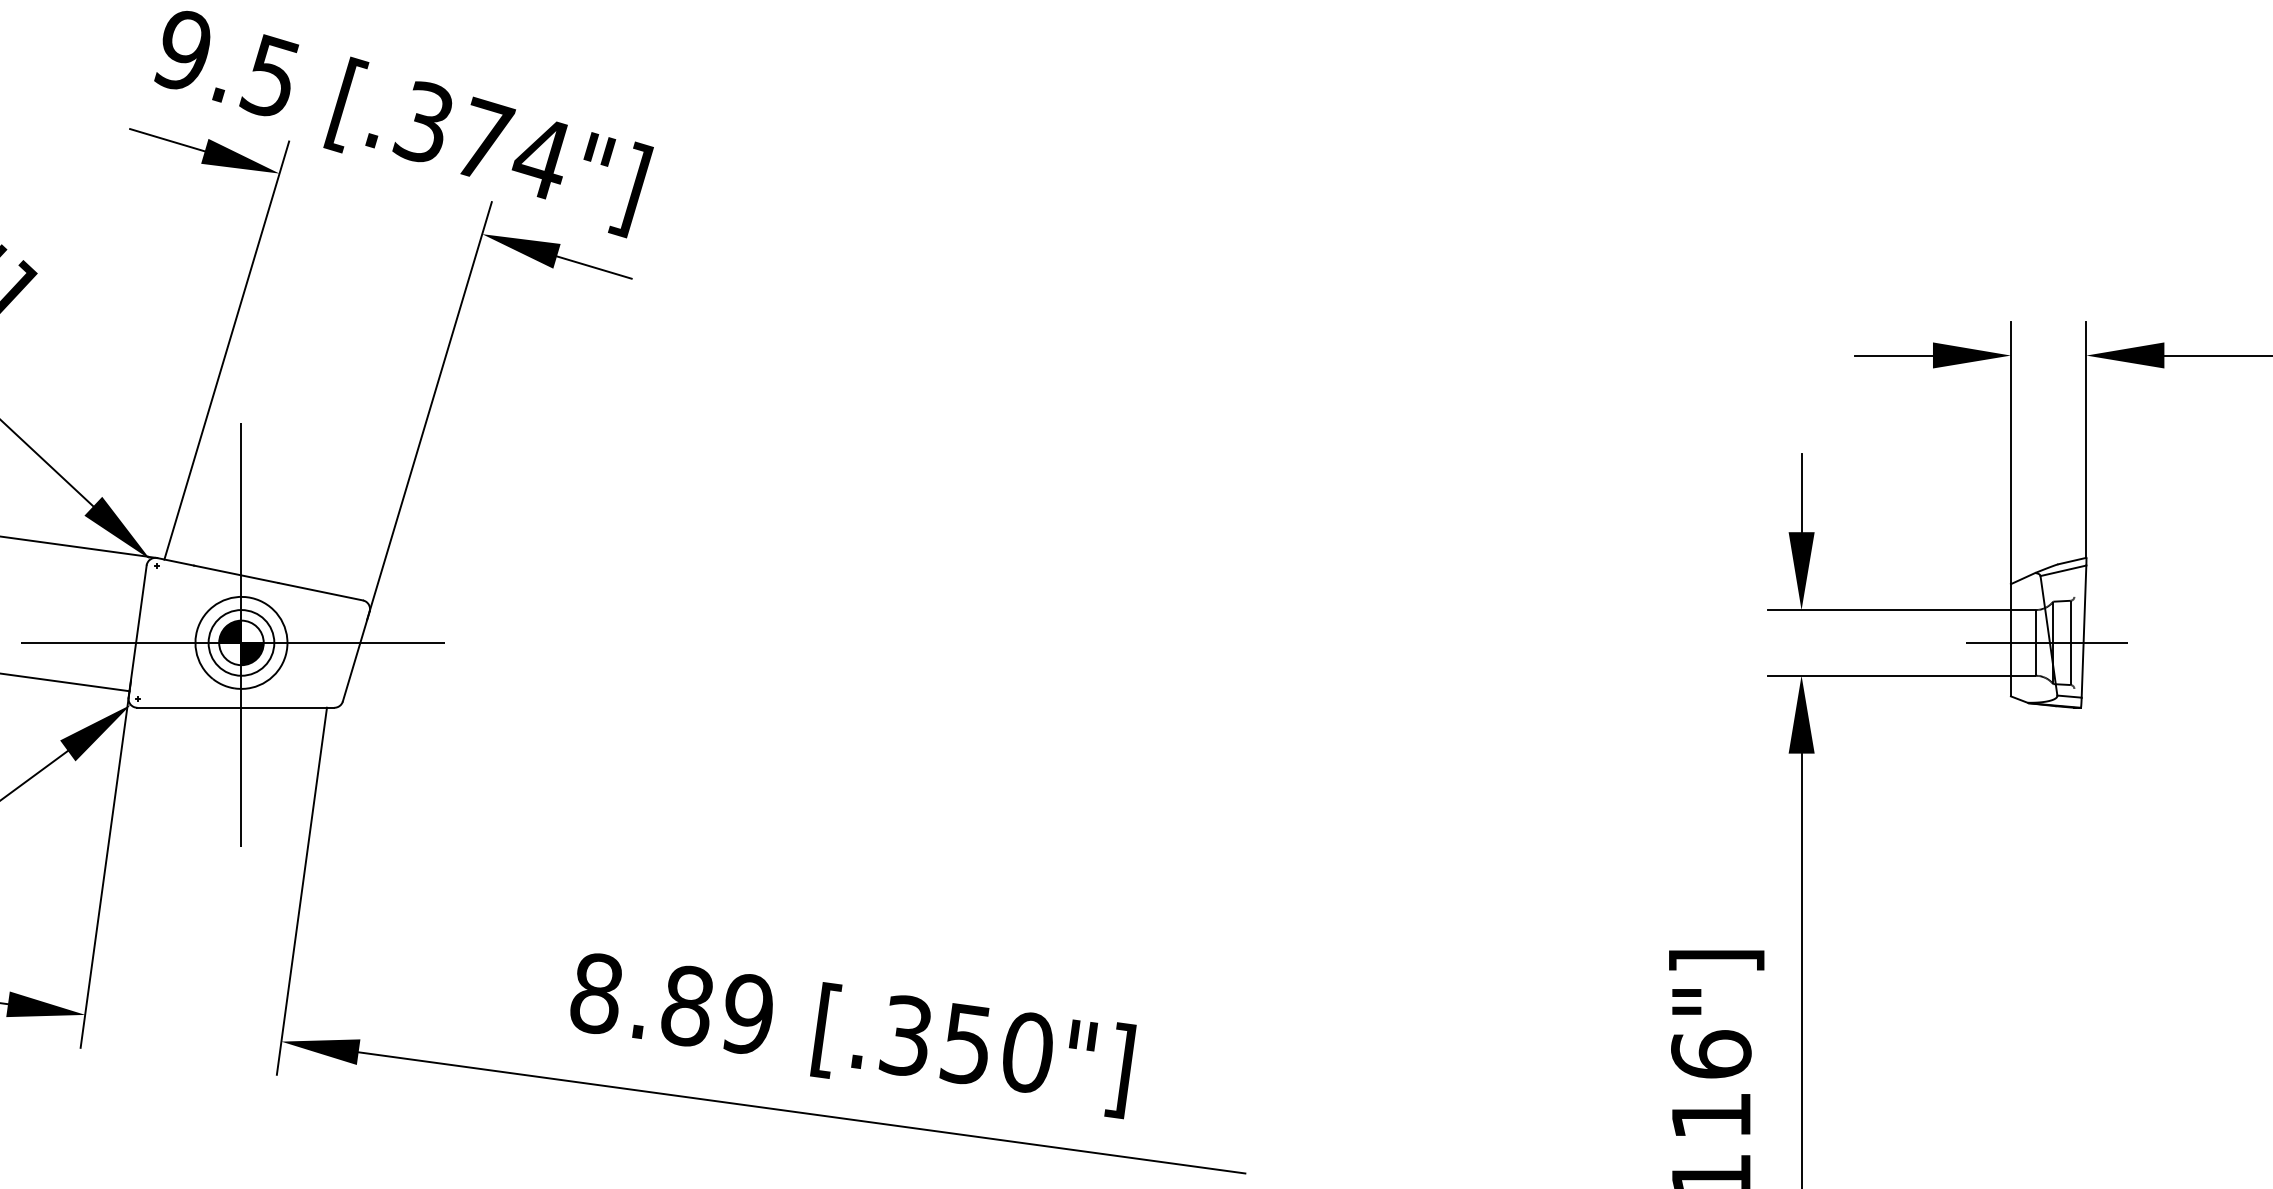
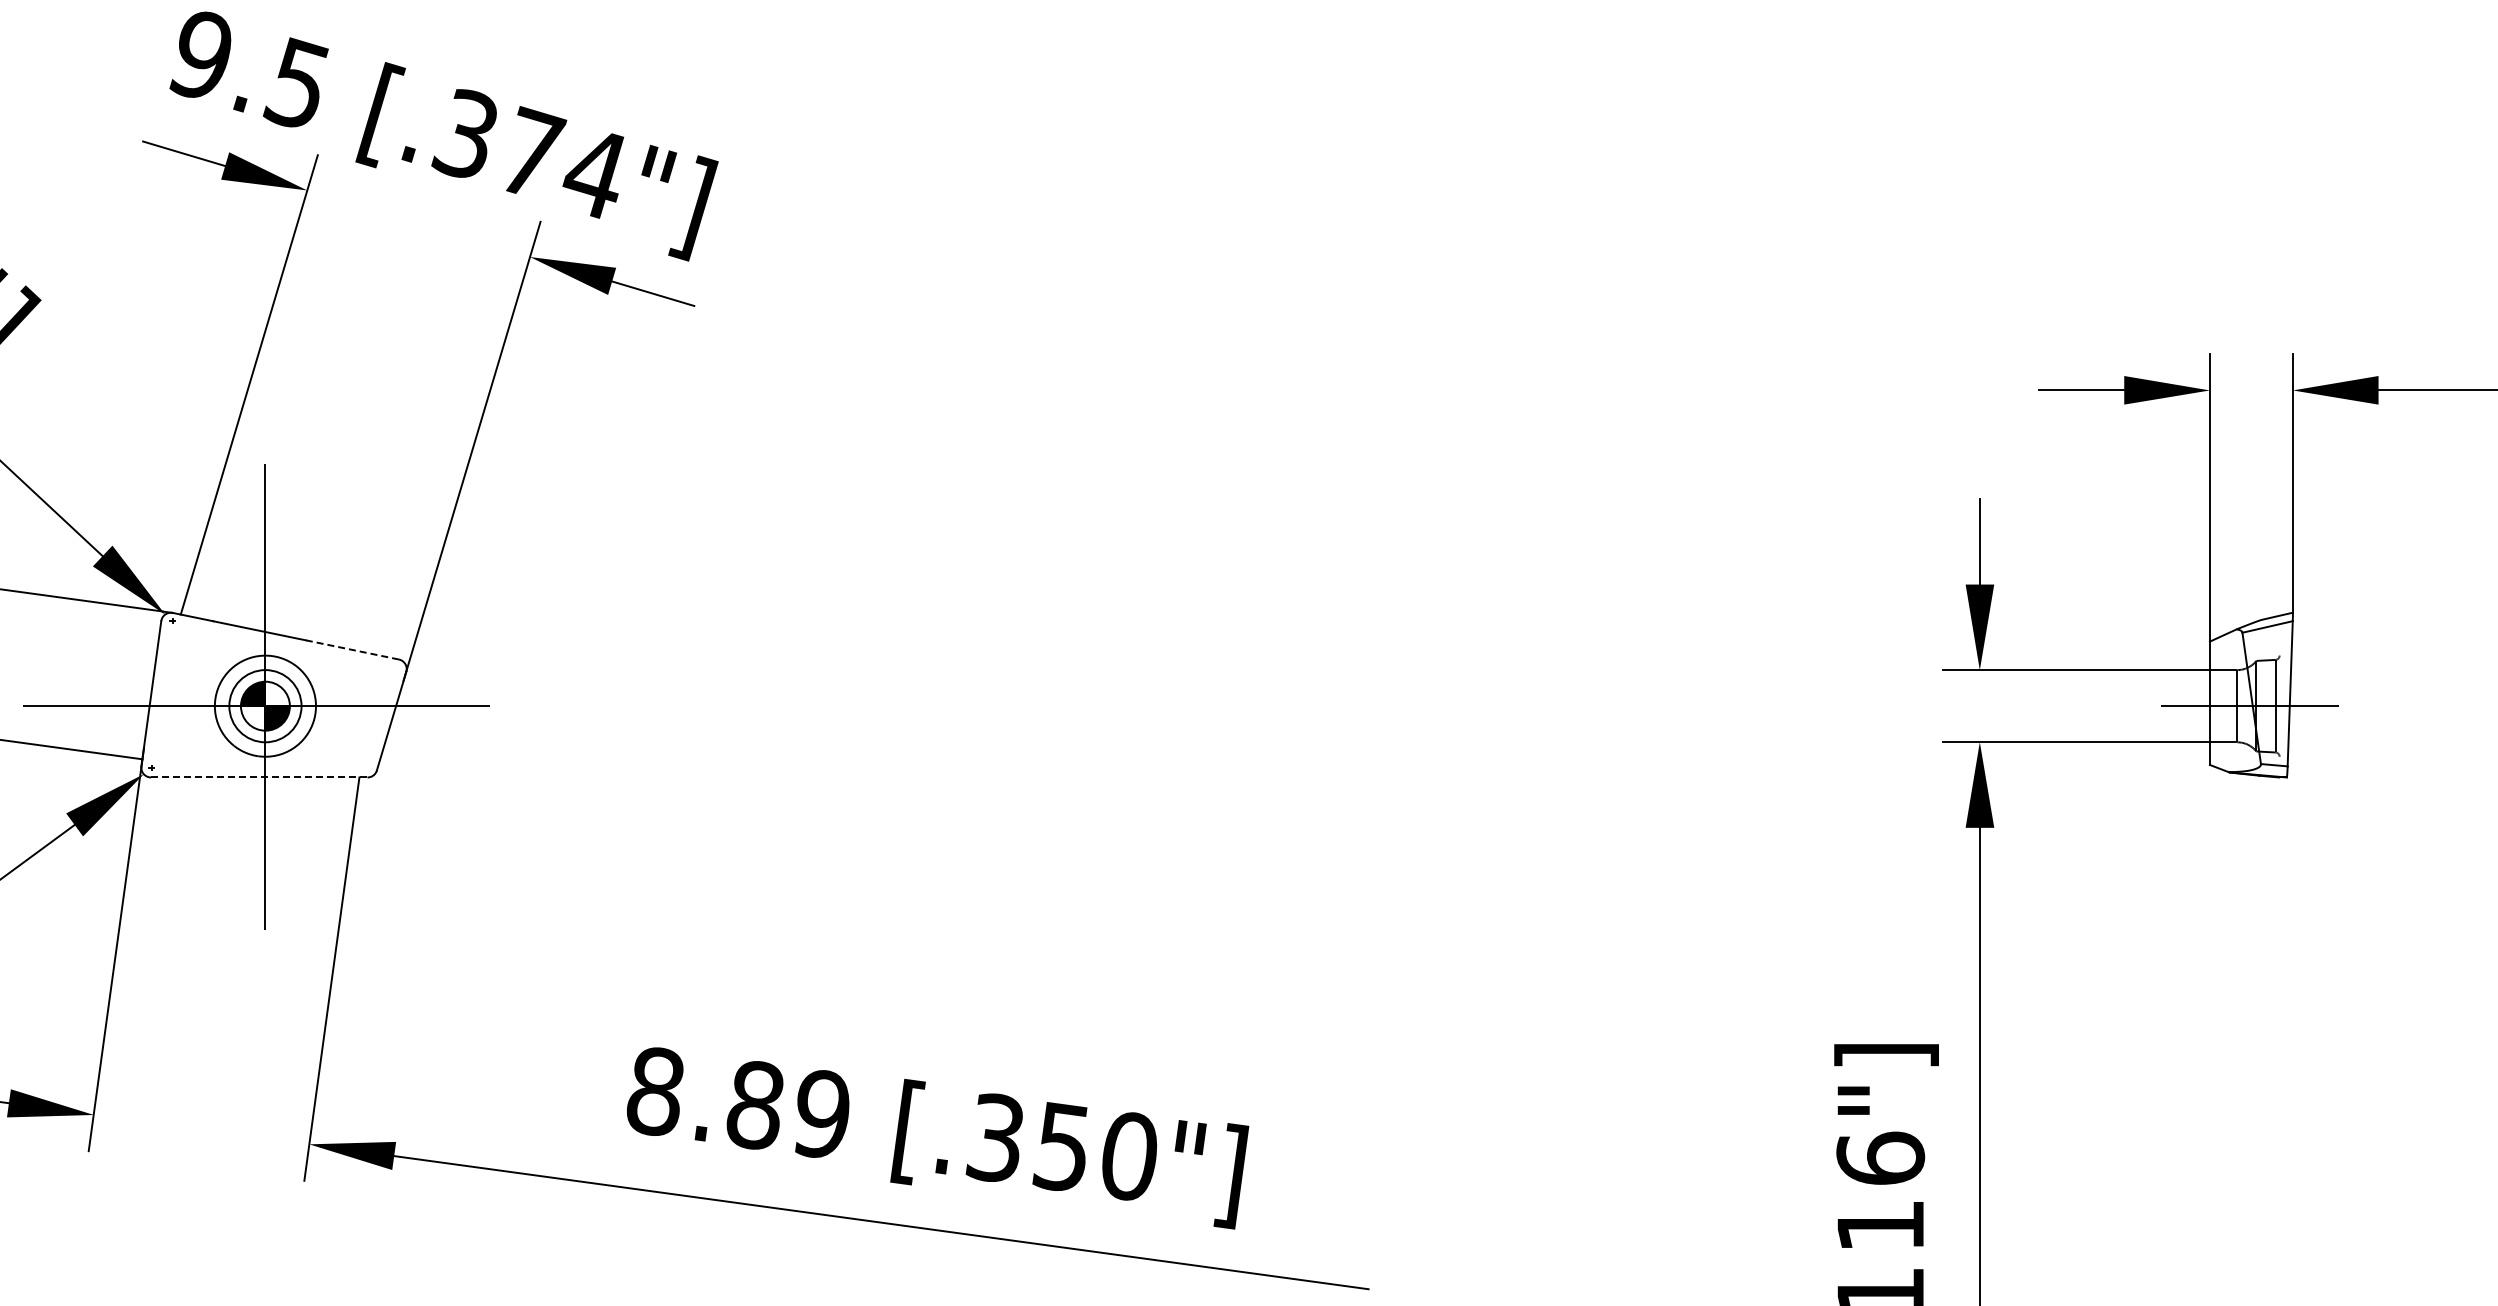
line: (320, 591) -> (352, 649), solid -> dashed
line: (236, 707) -> (259, 777), solid -> dashed

